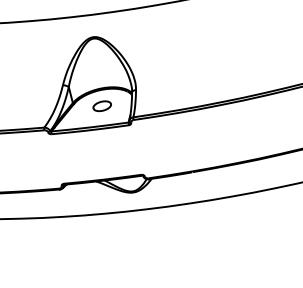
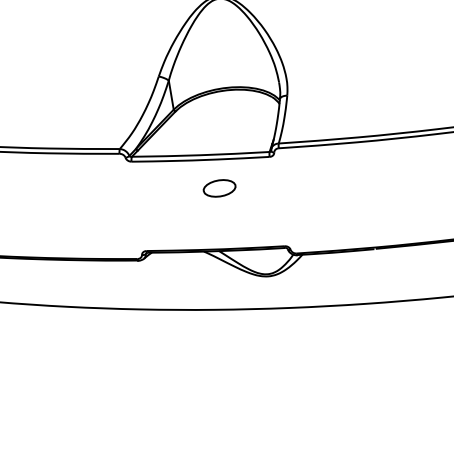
part: (101, 105) -> (218, 186), moved

